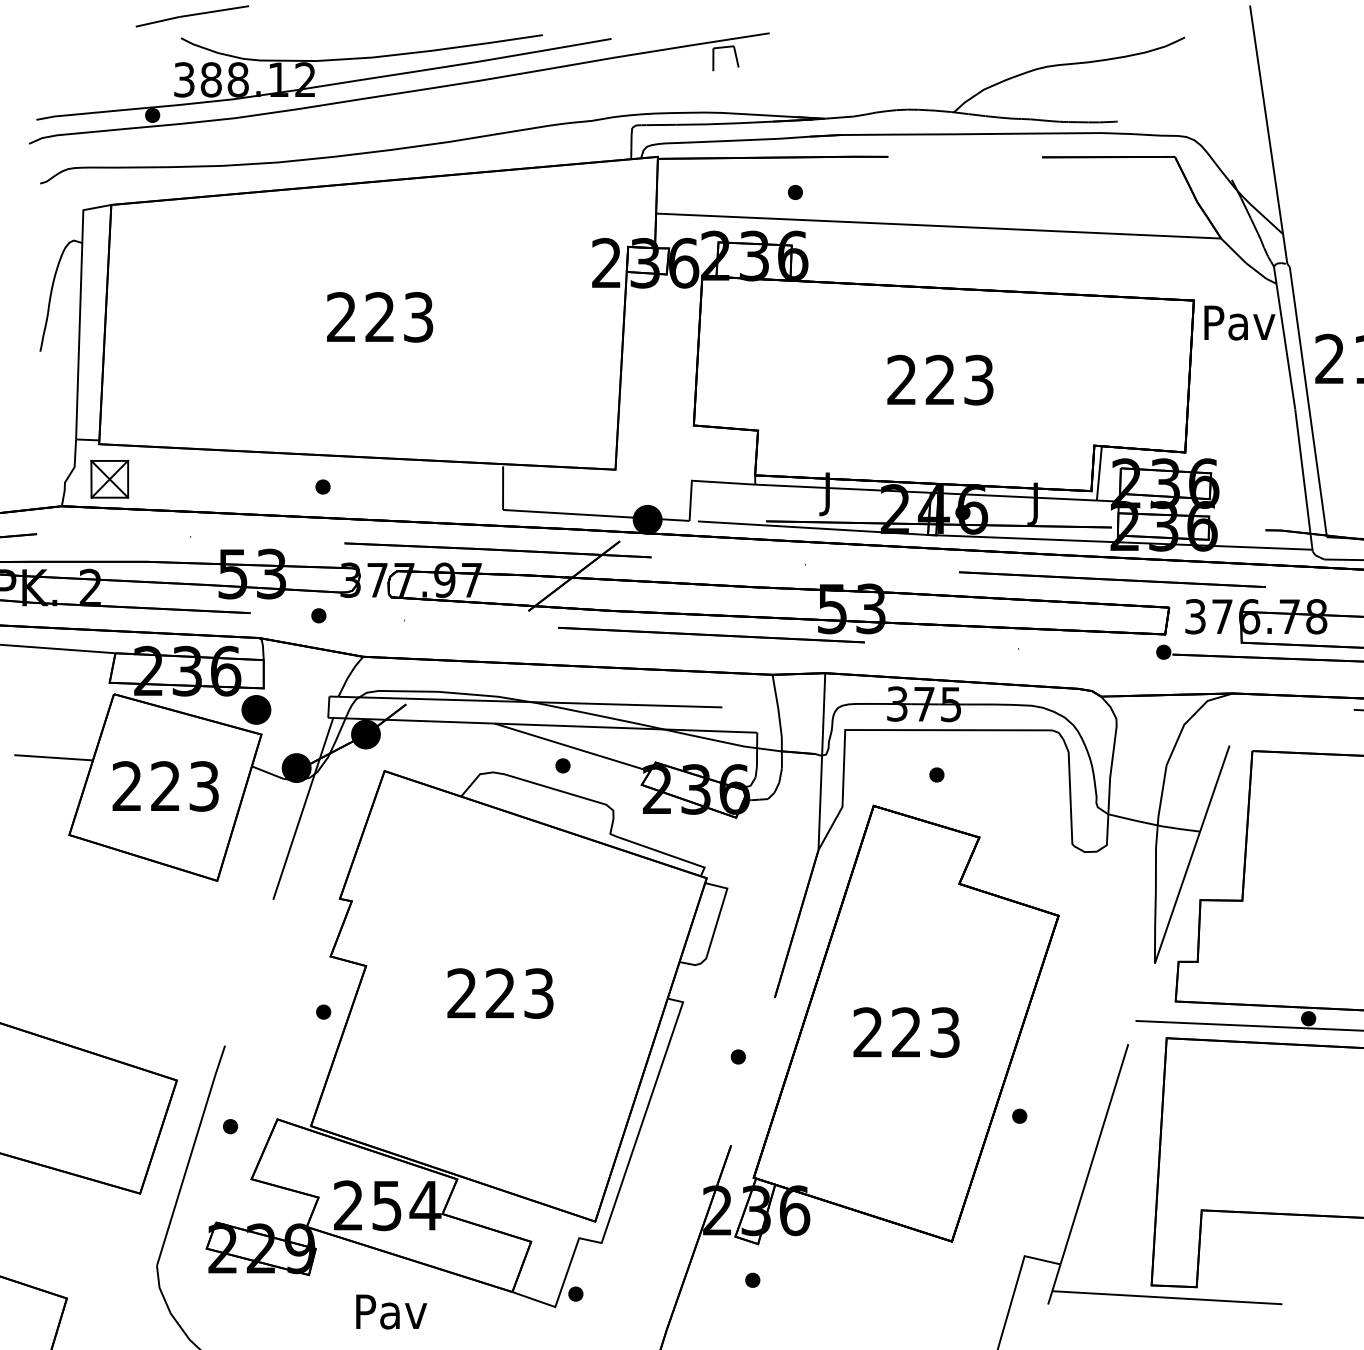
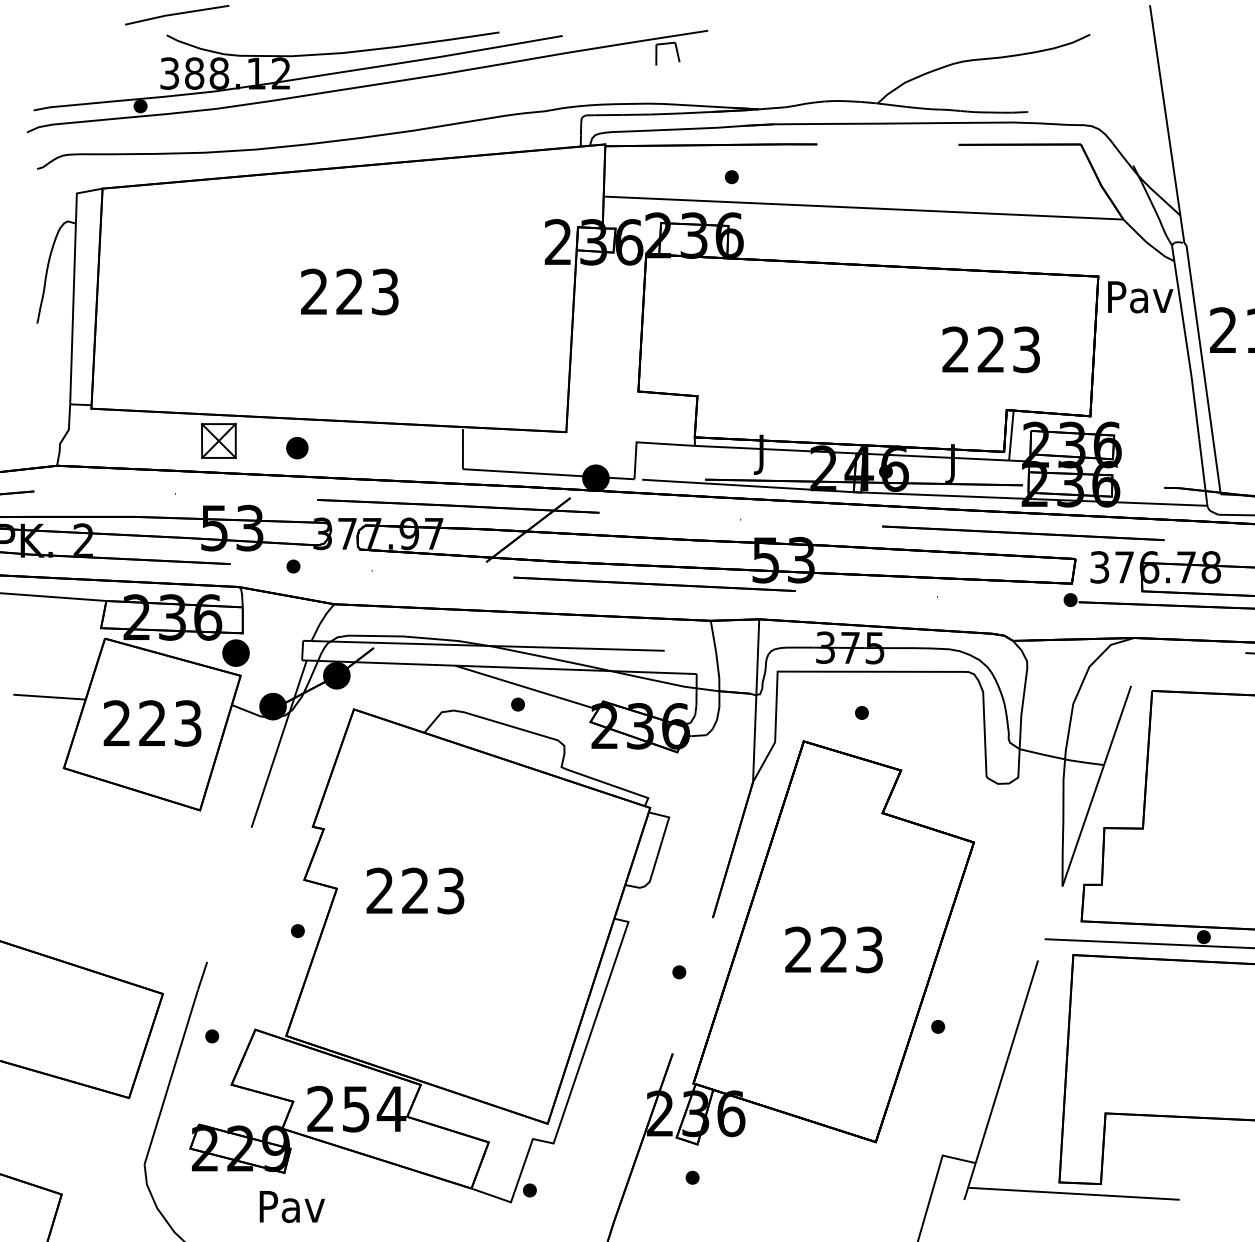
text: (940, 379) -> (991, 349), moved
part: (109, 478) -> (218, 440), moved
part: (322, 486) -> (296, 447), size x1.6
text: (500, 993) -> (415, 890), moved
text: (391, 1311) -> (292, 1206), moved

